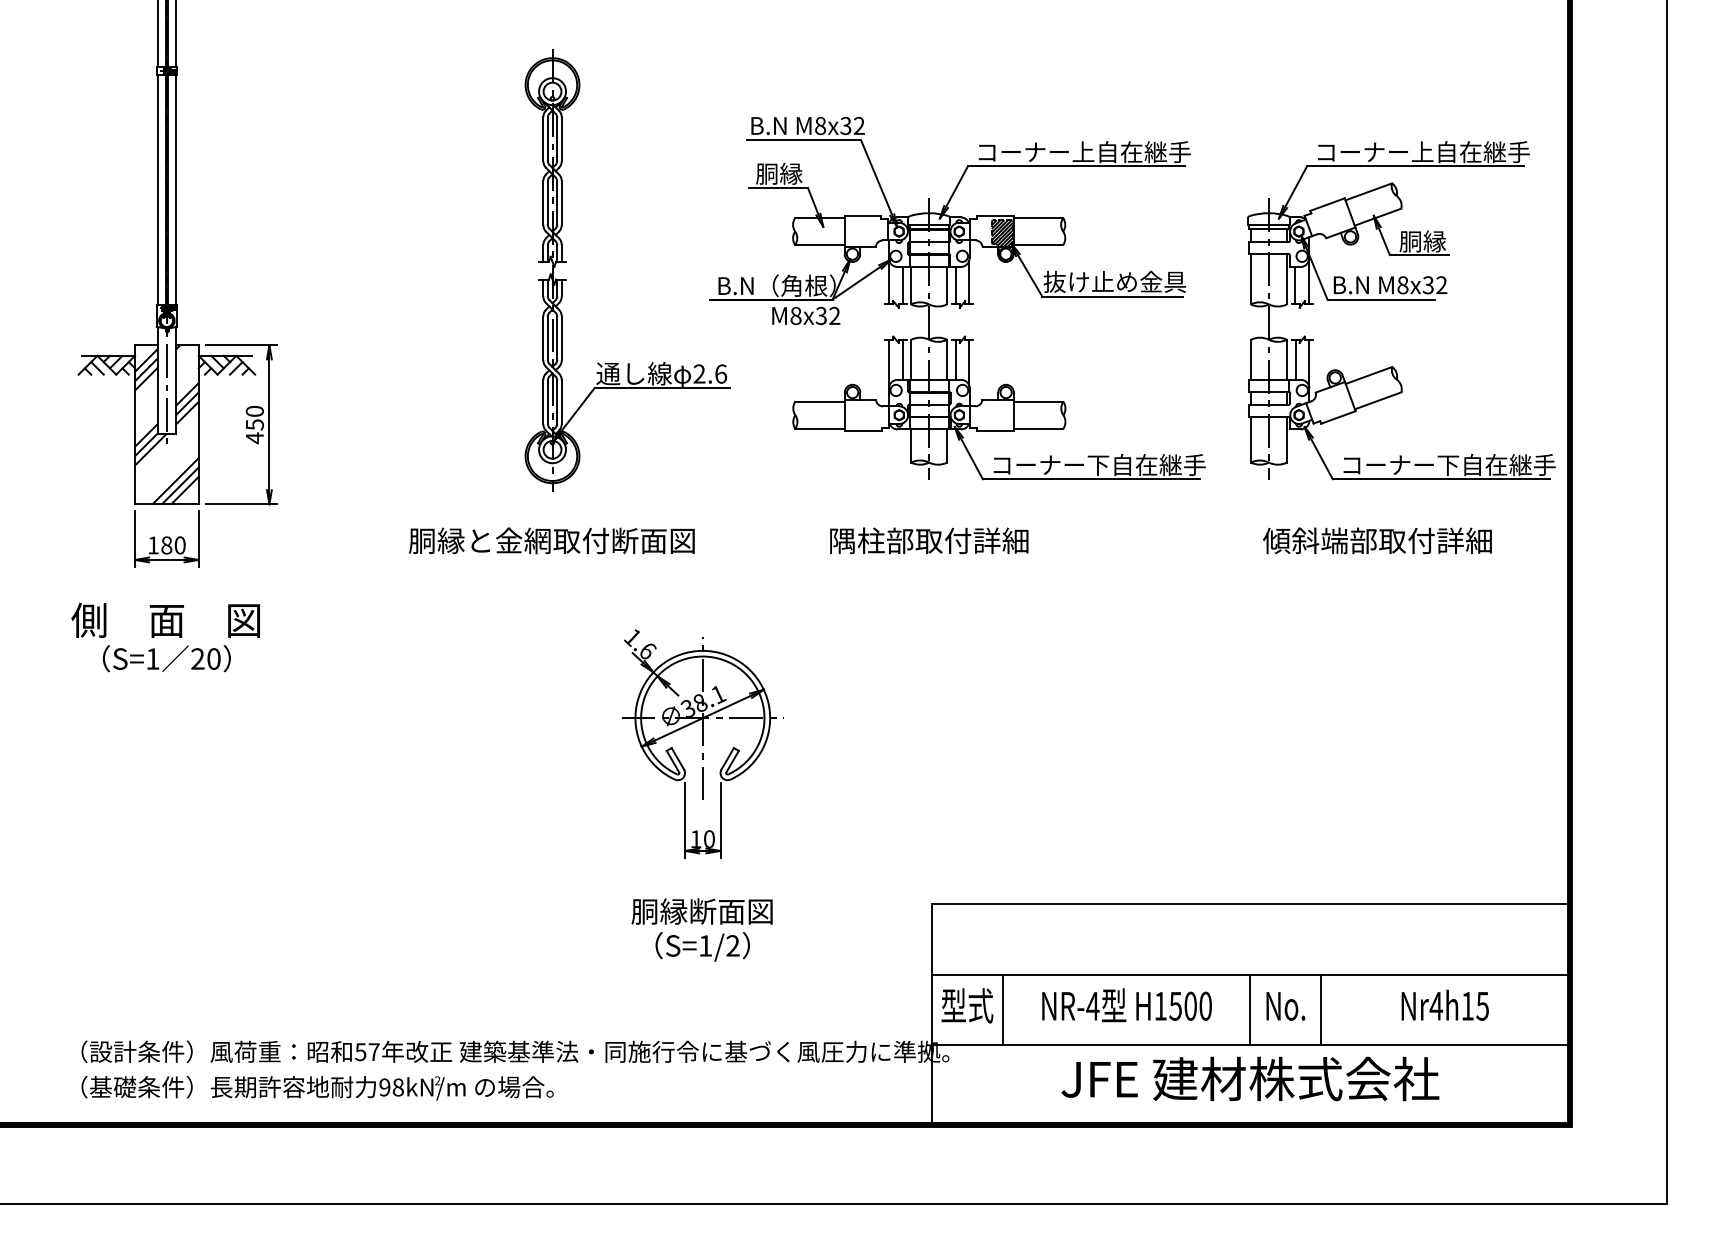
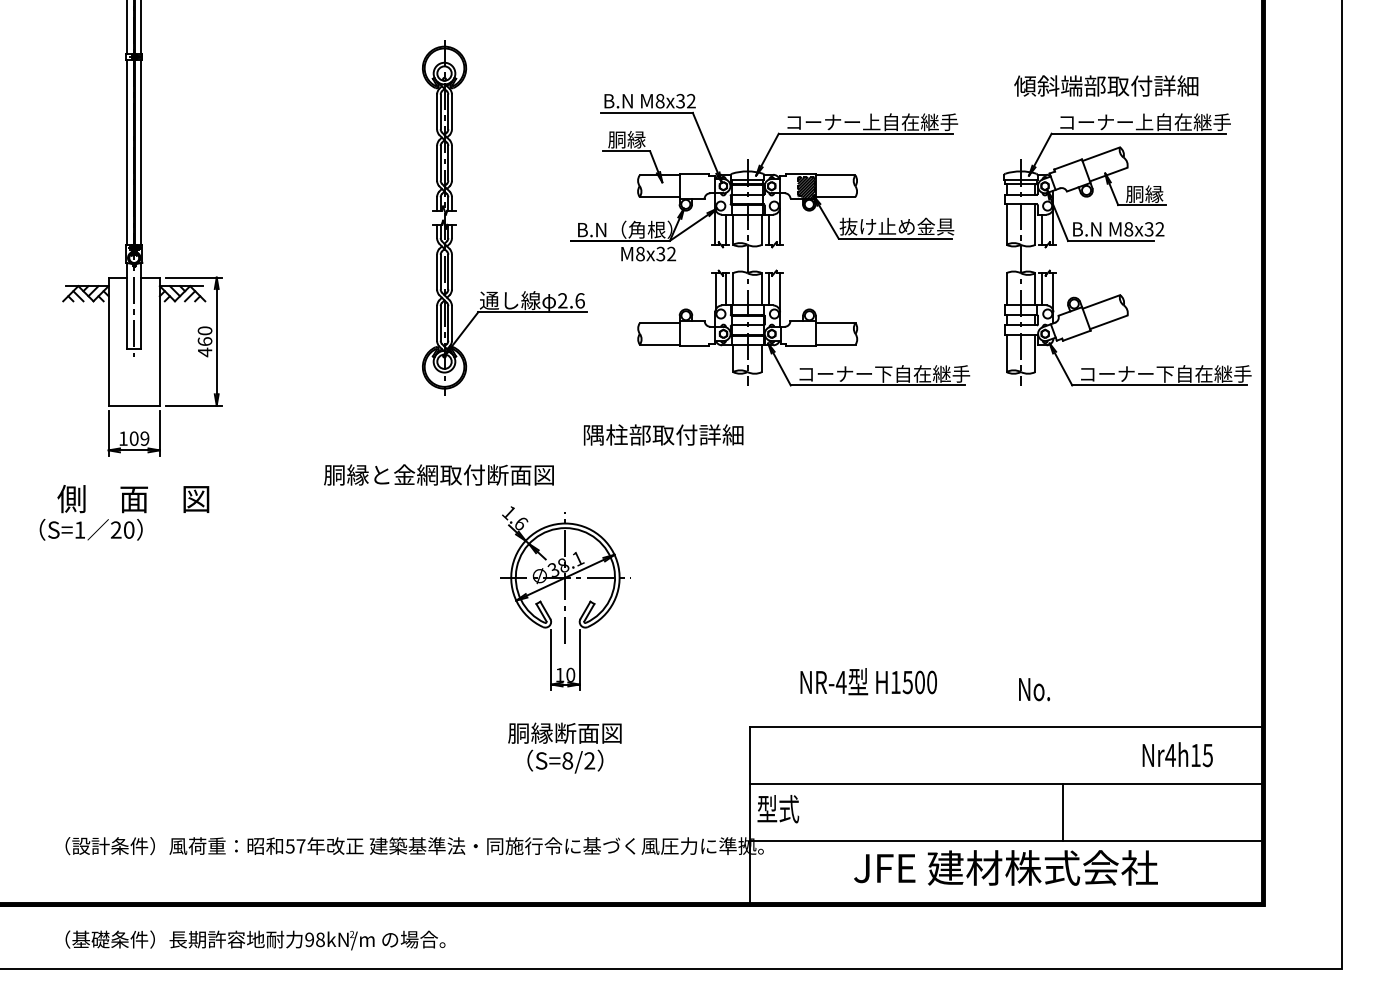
hatch: (165, 424) -> (133, 341), removed
text: (254, 424) -> (204, 341), 450 -> 460
text: (551, 540) -> (438, 474), moved
text: (929, 540) -> (663, 434), moved
text: (1377, 540) -> (1106, 85), moved
text: (173, 545) -> (139, 438), 180 -> 109
text: (165, 658) -> (90, 529), moved
text: (705, 945) -> (567, 760), S=1/2 -> S=8/2
text: (1126, 1005) -> (868, 681), moved
text: (1444, 1005) -> (1177, 754), moved
text: (1285, 1006) -> (1034, 689), moved
line: (1002, 1010) -> (806, 812), removed
line: (1249, 1010) -> (1005, 812), removed
text: (317, 1088) -> (255, 940), moved

